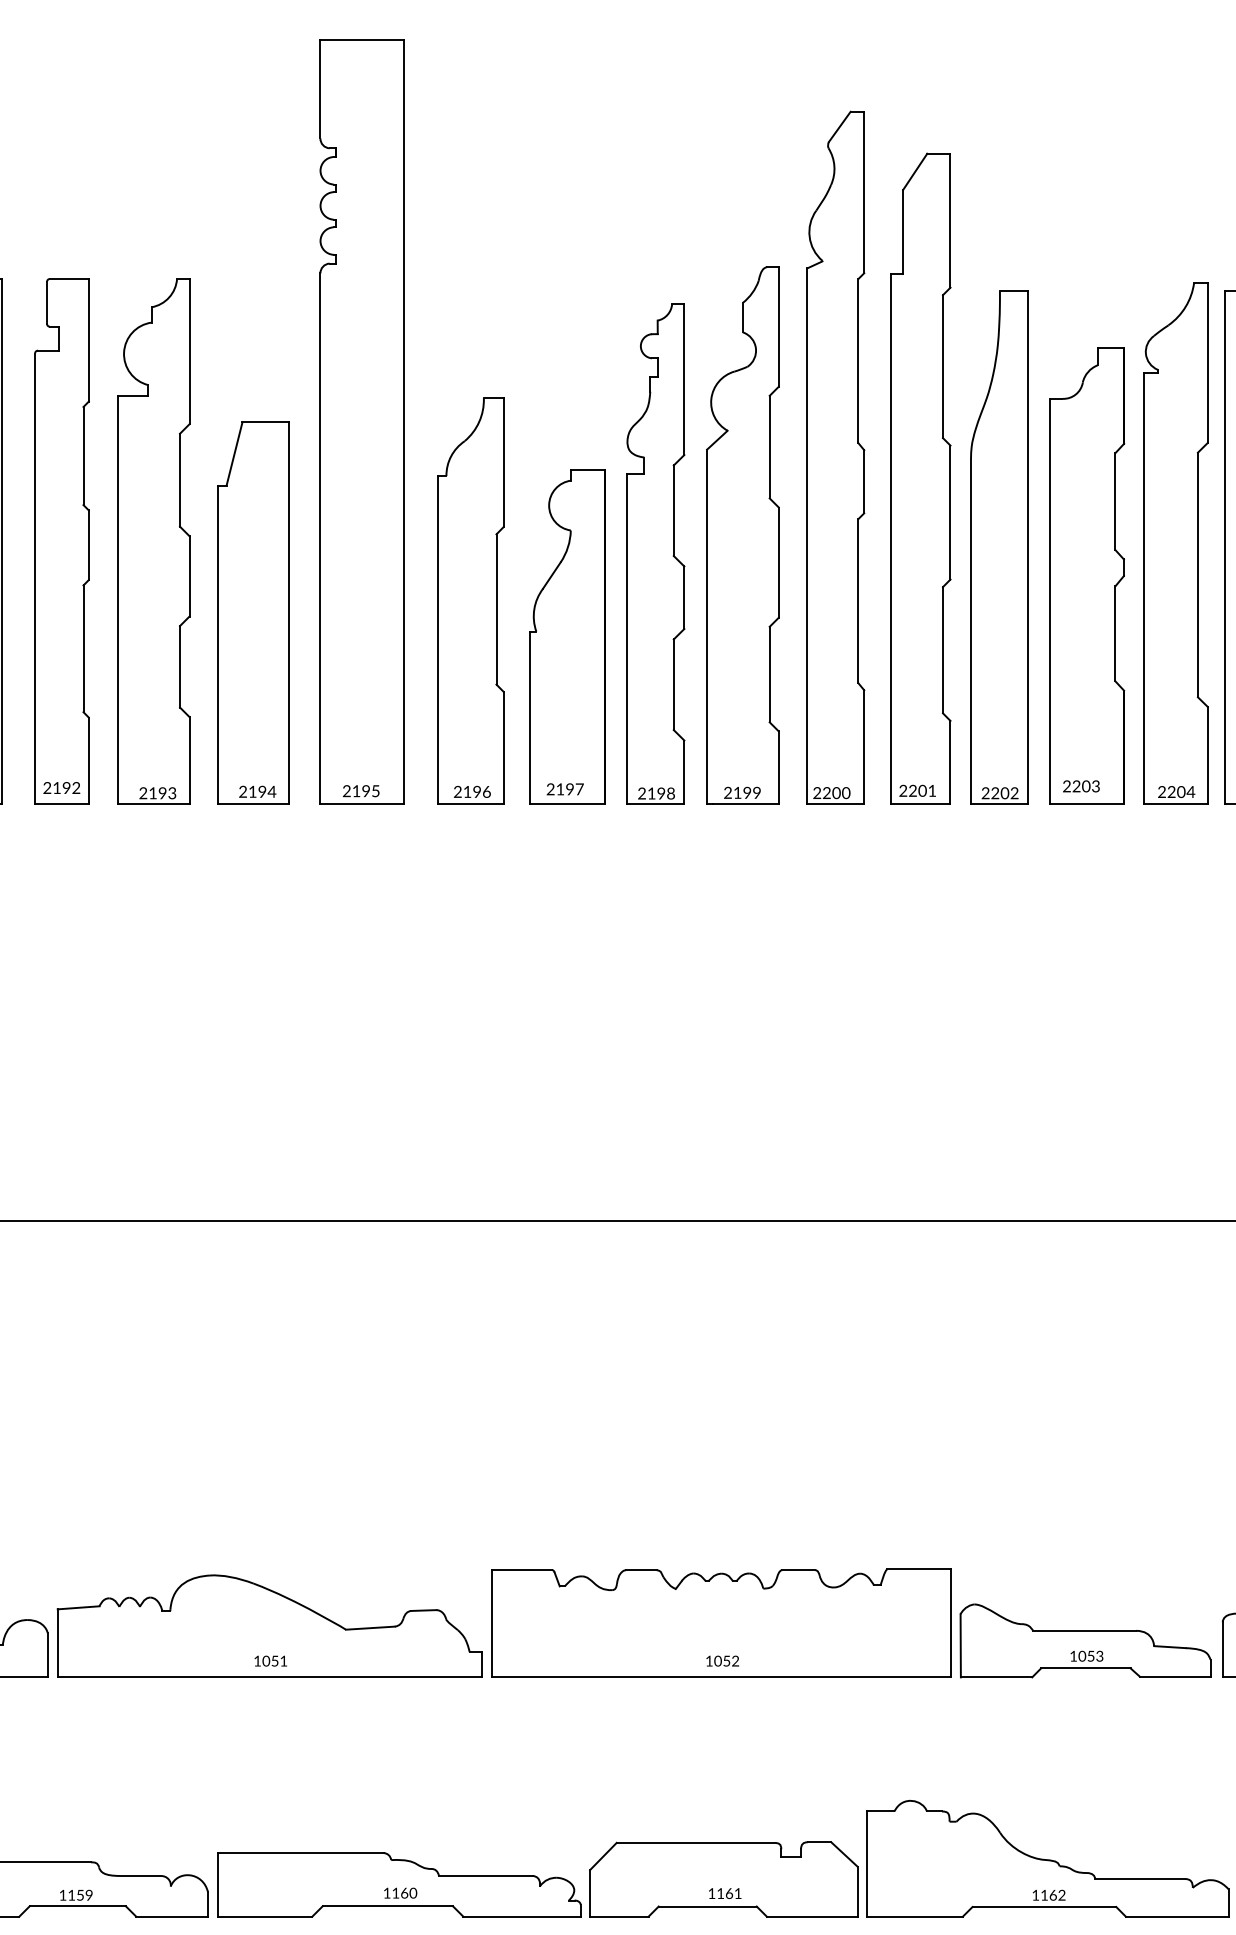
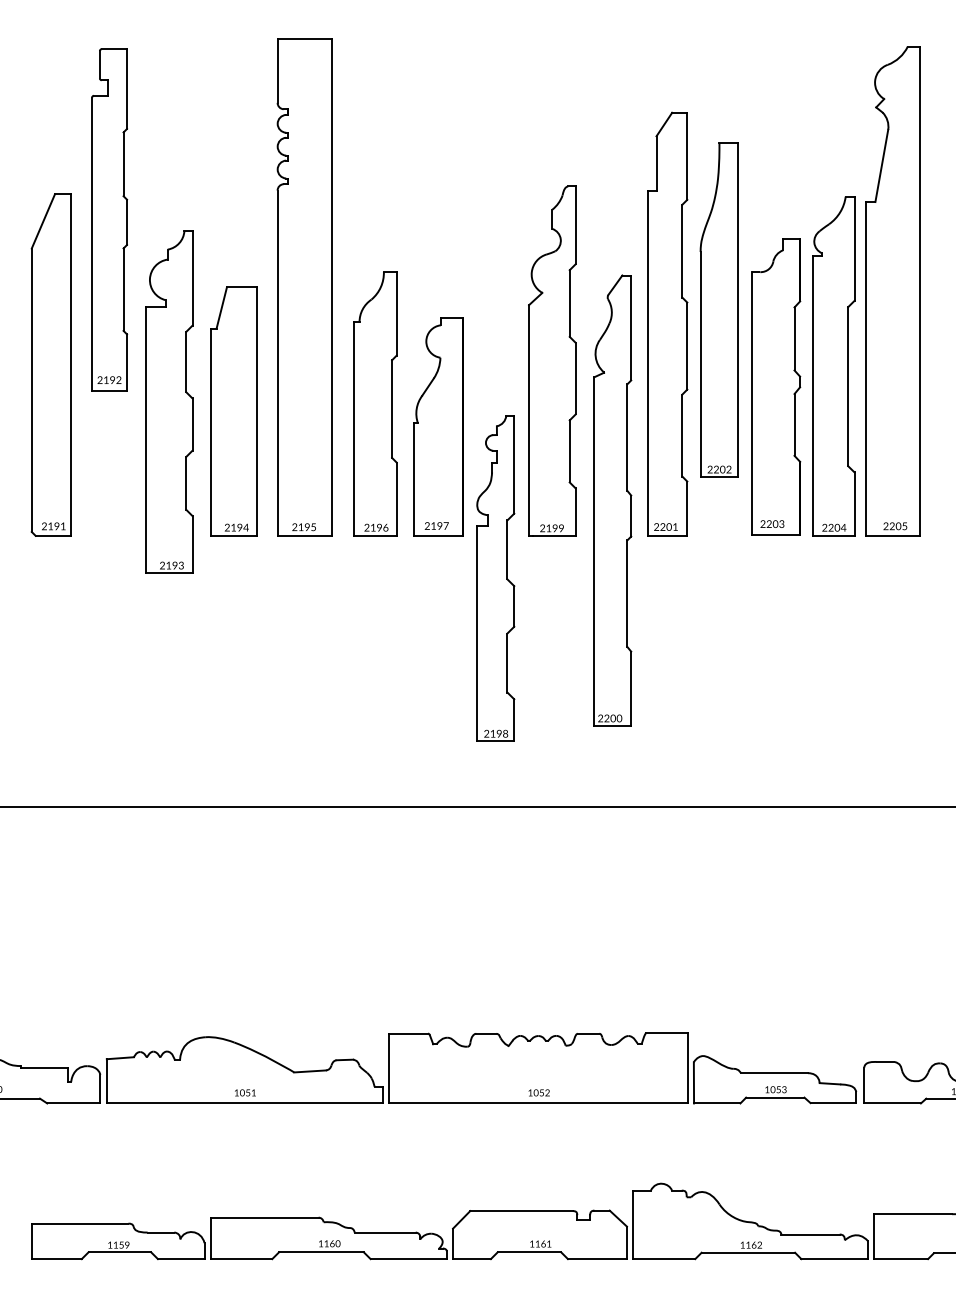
part: (835, 457) -> (612, 500), moved
part: (61, 540) -> (109, 219), moved
part: (154, 540) -> (169, 401), moved
part: (998, 547) -> (718, 309), moved
part: (655, 554) -> (495, 578), moved

